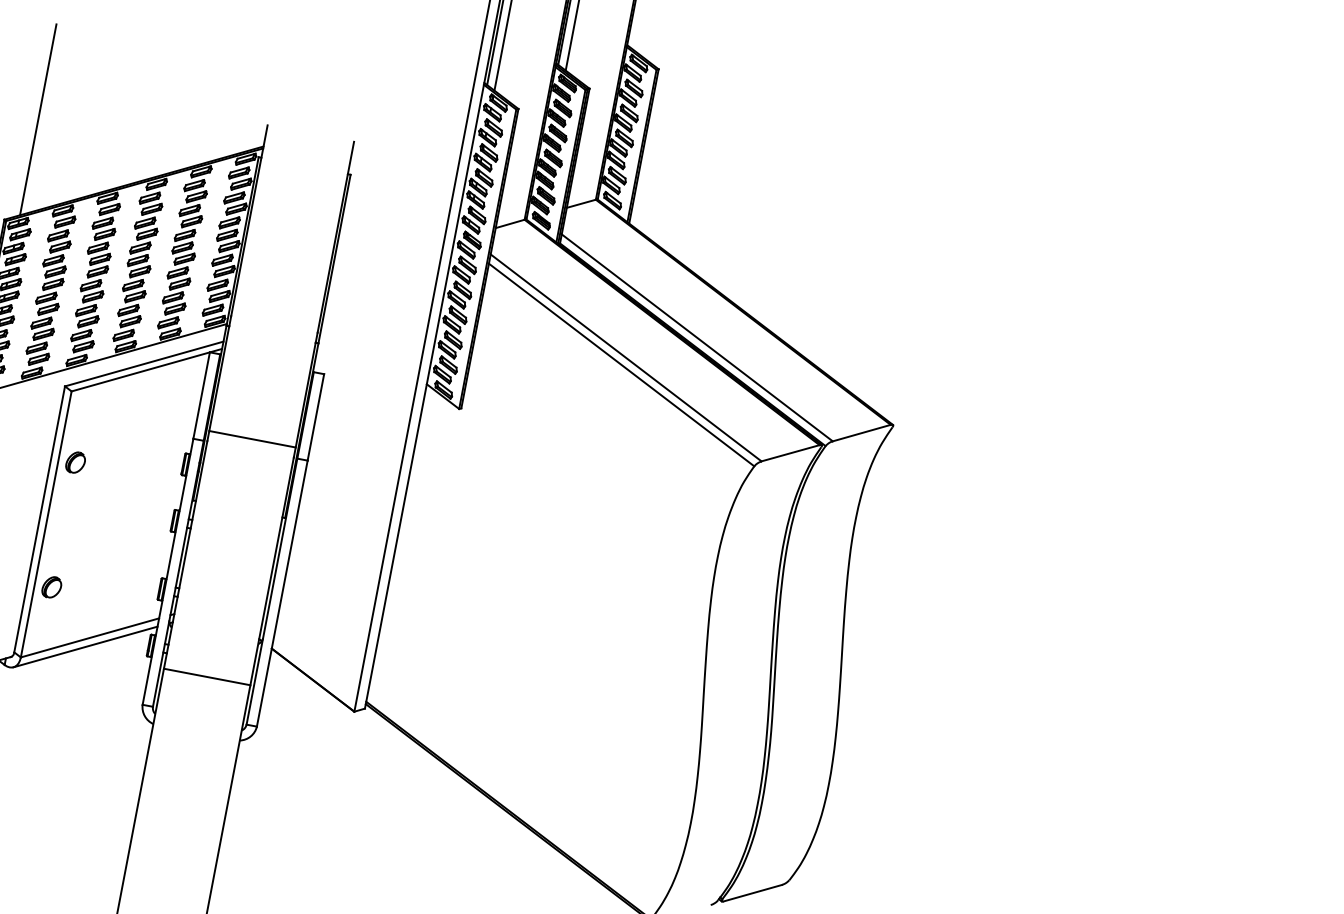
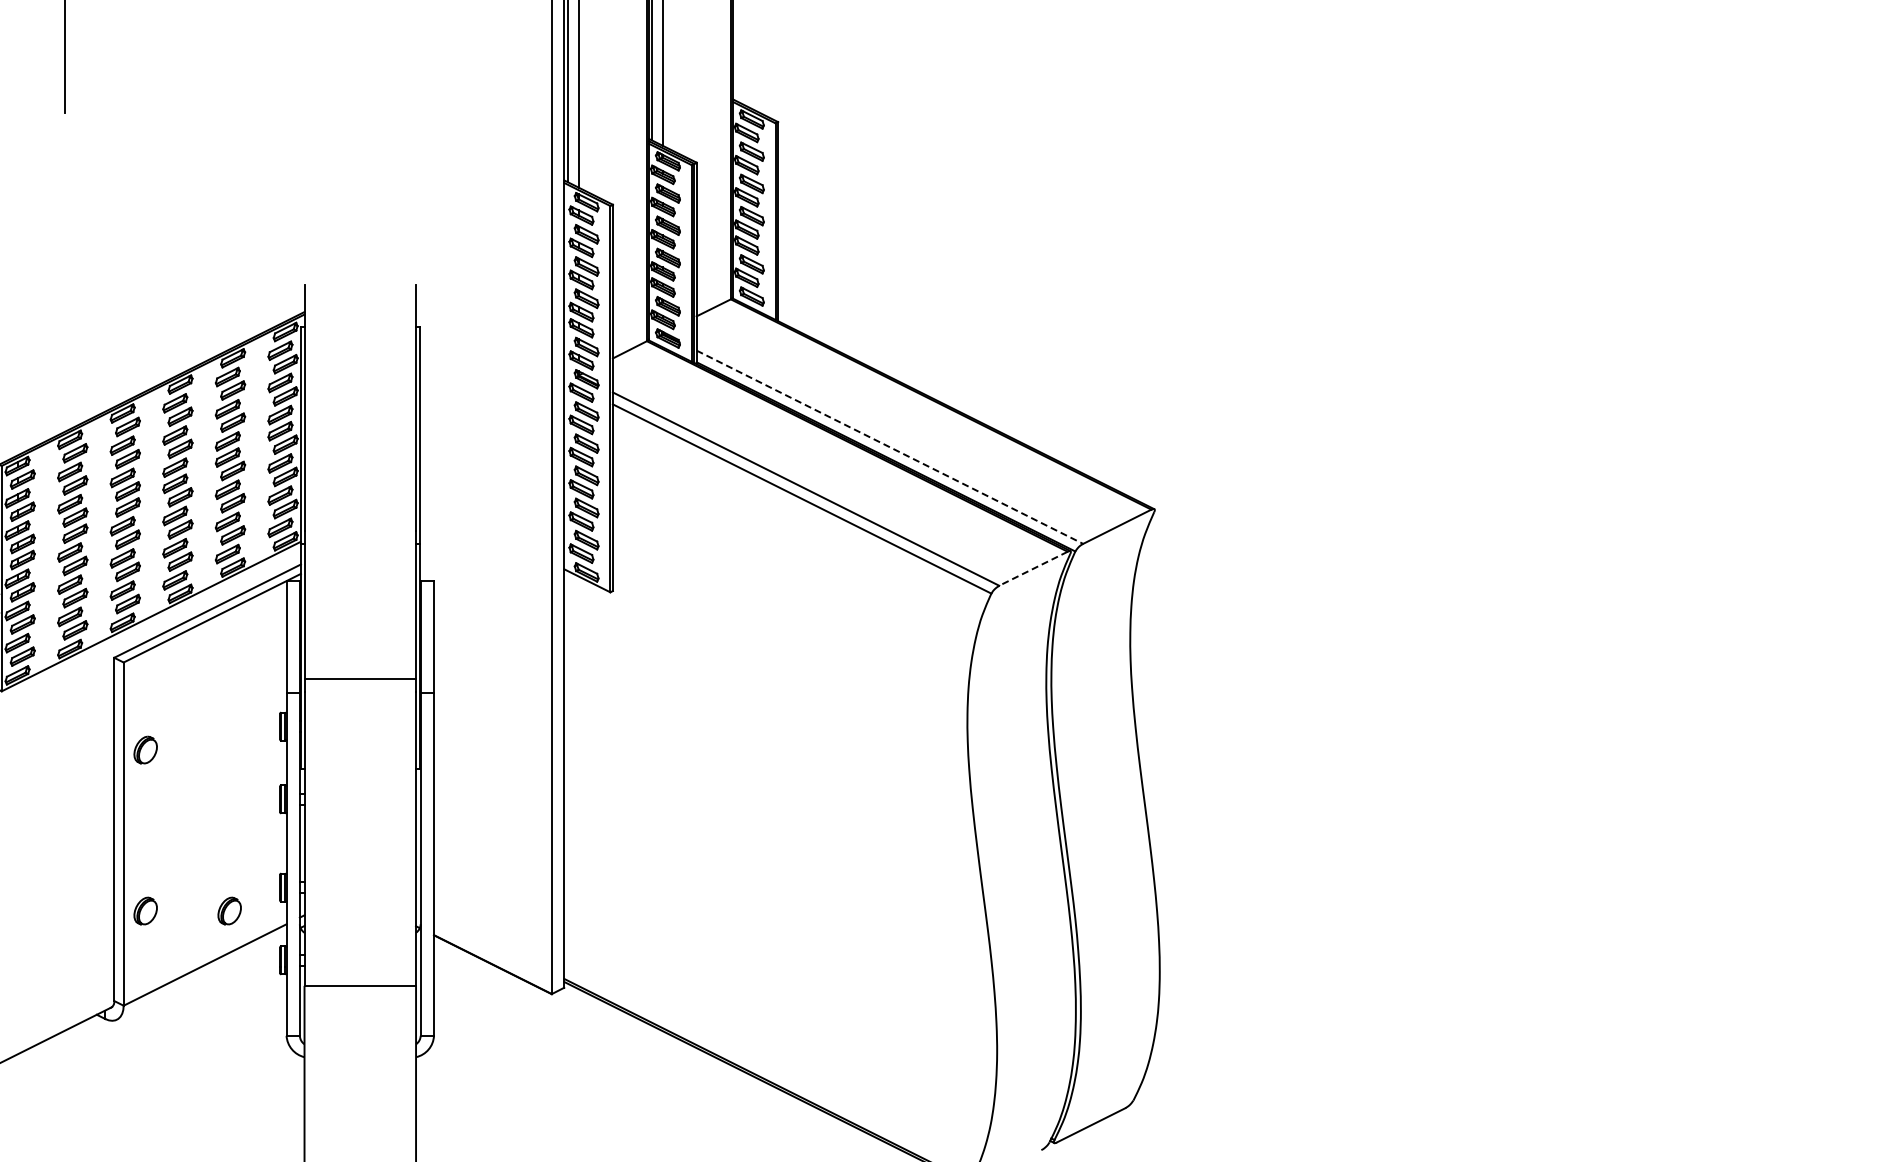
line: (38, 119) -> (17, 332), removed
line: (697, 338) -> (890, 447), solid -> dashed
line: (790, 453) -> (1033, 568), solid -> dashed
part: (116, 599) -> (229, 910), added
line: (85, 646) -> (201, 976), removed

